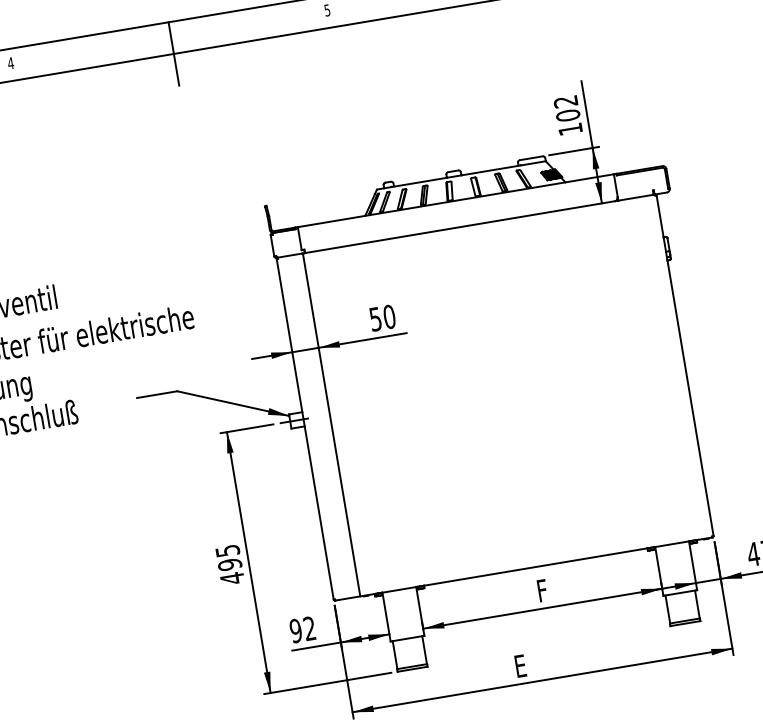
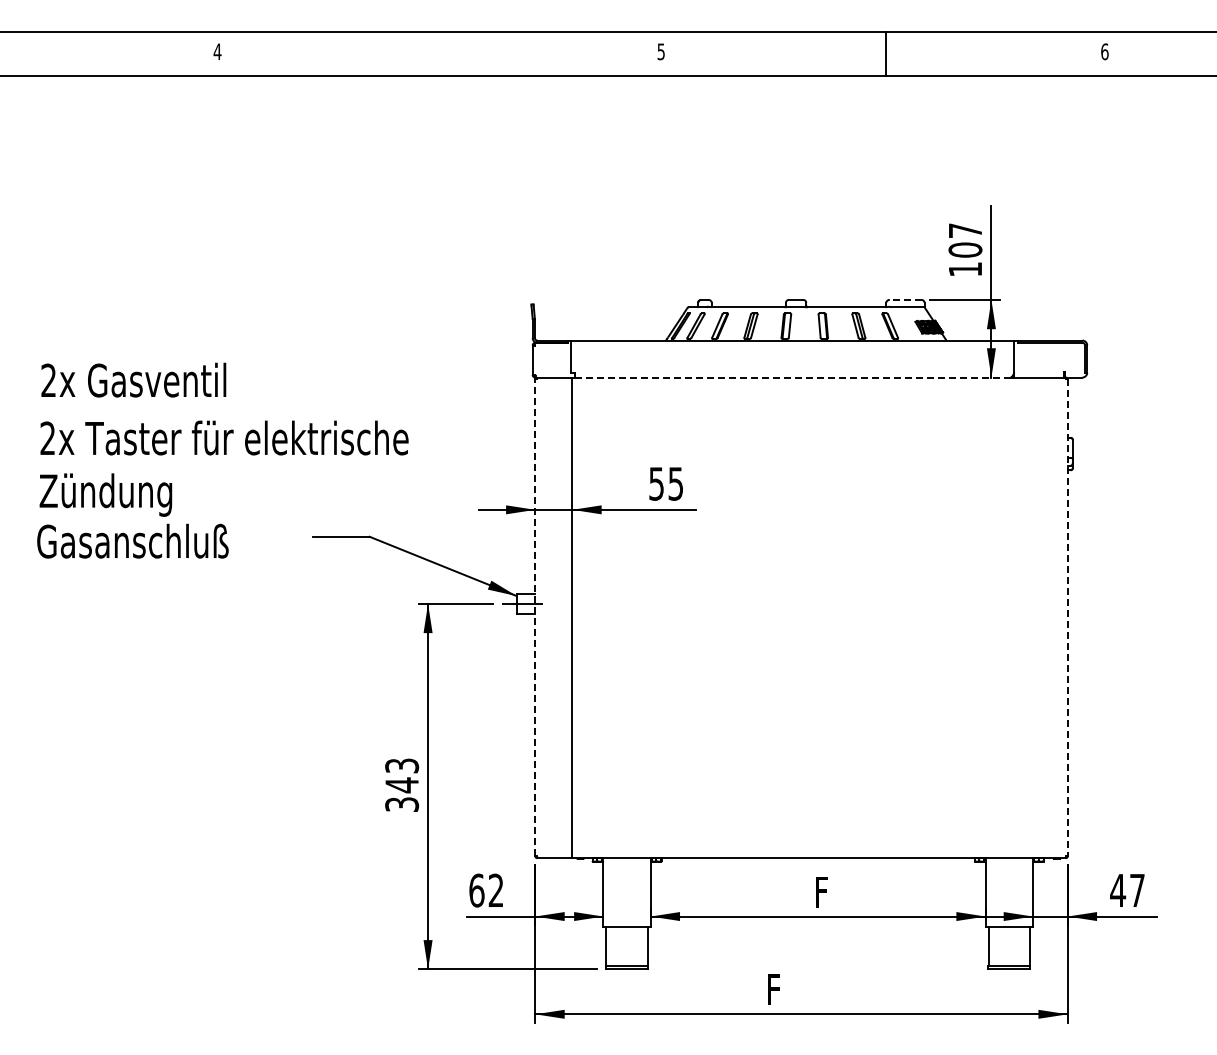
line: (174, 53) -> (442, 75), removed
text: (565, 101) -> (964, 230), 102 -> 107
line: (531, 157) -> (905, 299), solid -> dashed
line: (459, 227) -> (792, 377), solid -> dashed
text: (389, 316) -> (675, 483), 50 -> 55
line: (685, 366) -> (1067, 618), solid -> dashed
line: (305, 429) -> (535, 617), solid -> dashed
text: (230, 564) -> (402, 785), 495 -> 343
text: (295, 630) -> (476, 890), 92 -> 62
text: (521, 665) -> (776, 989), E -> F

